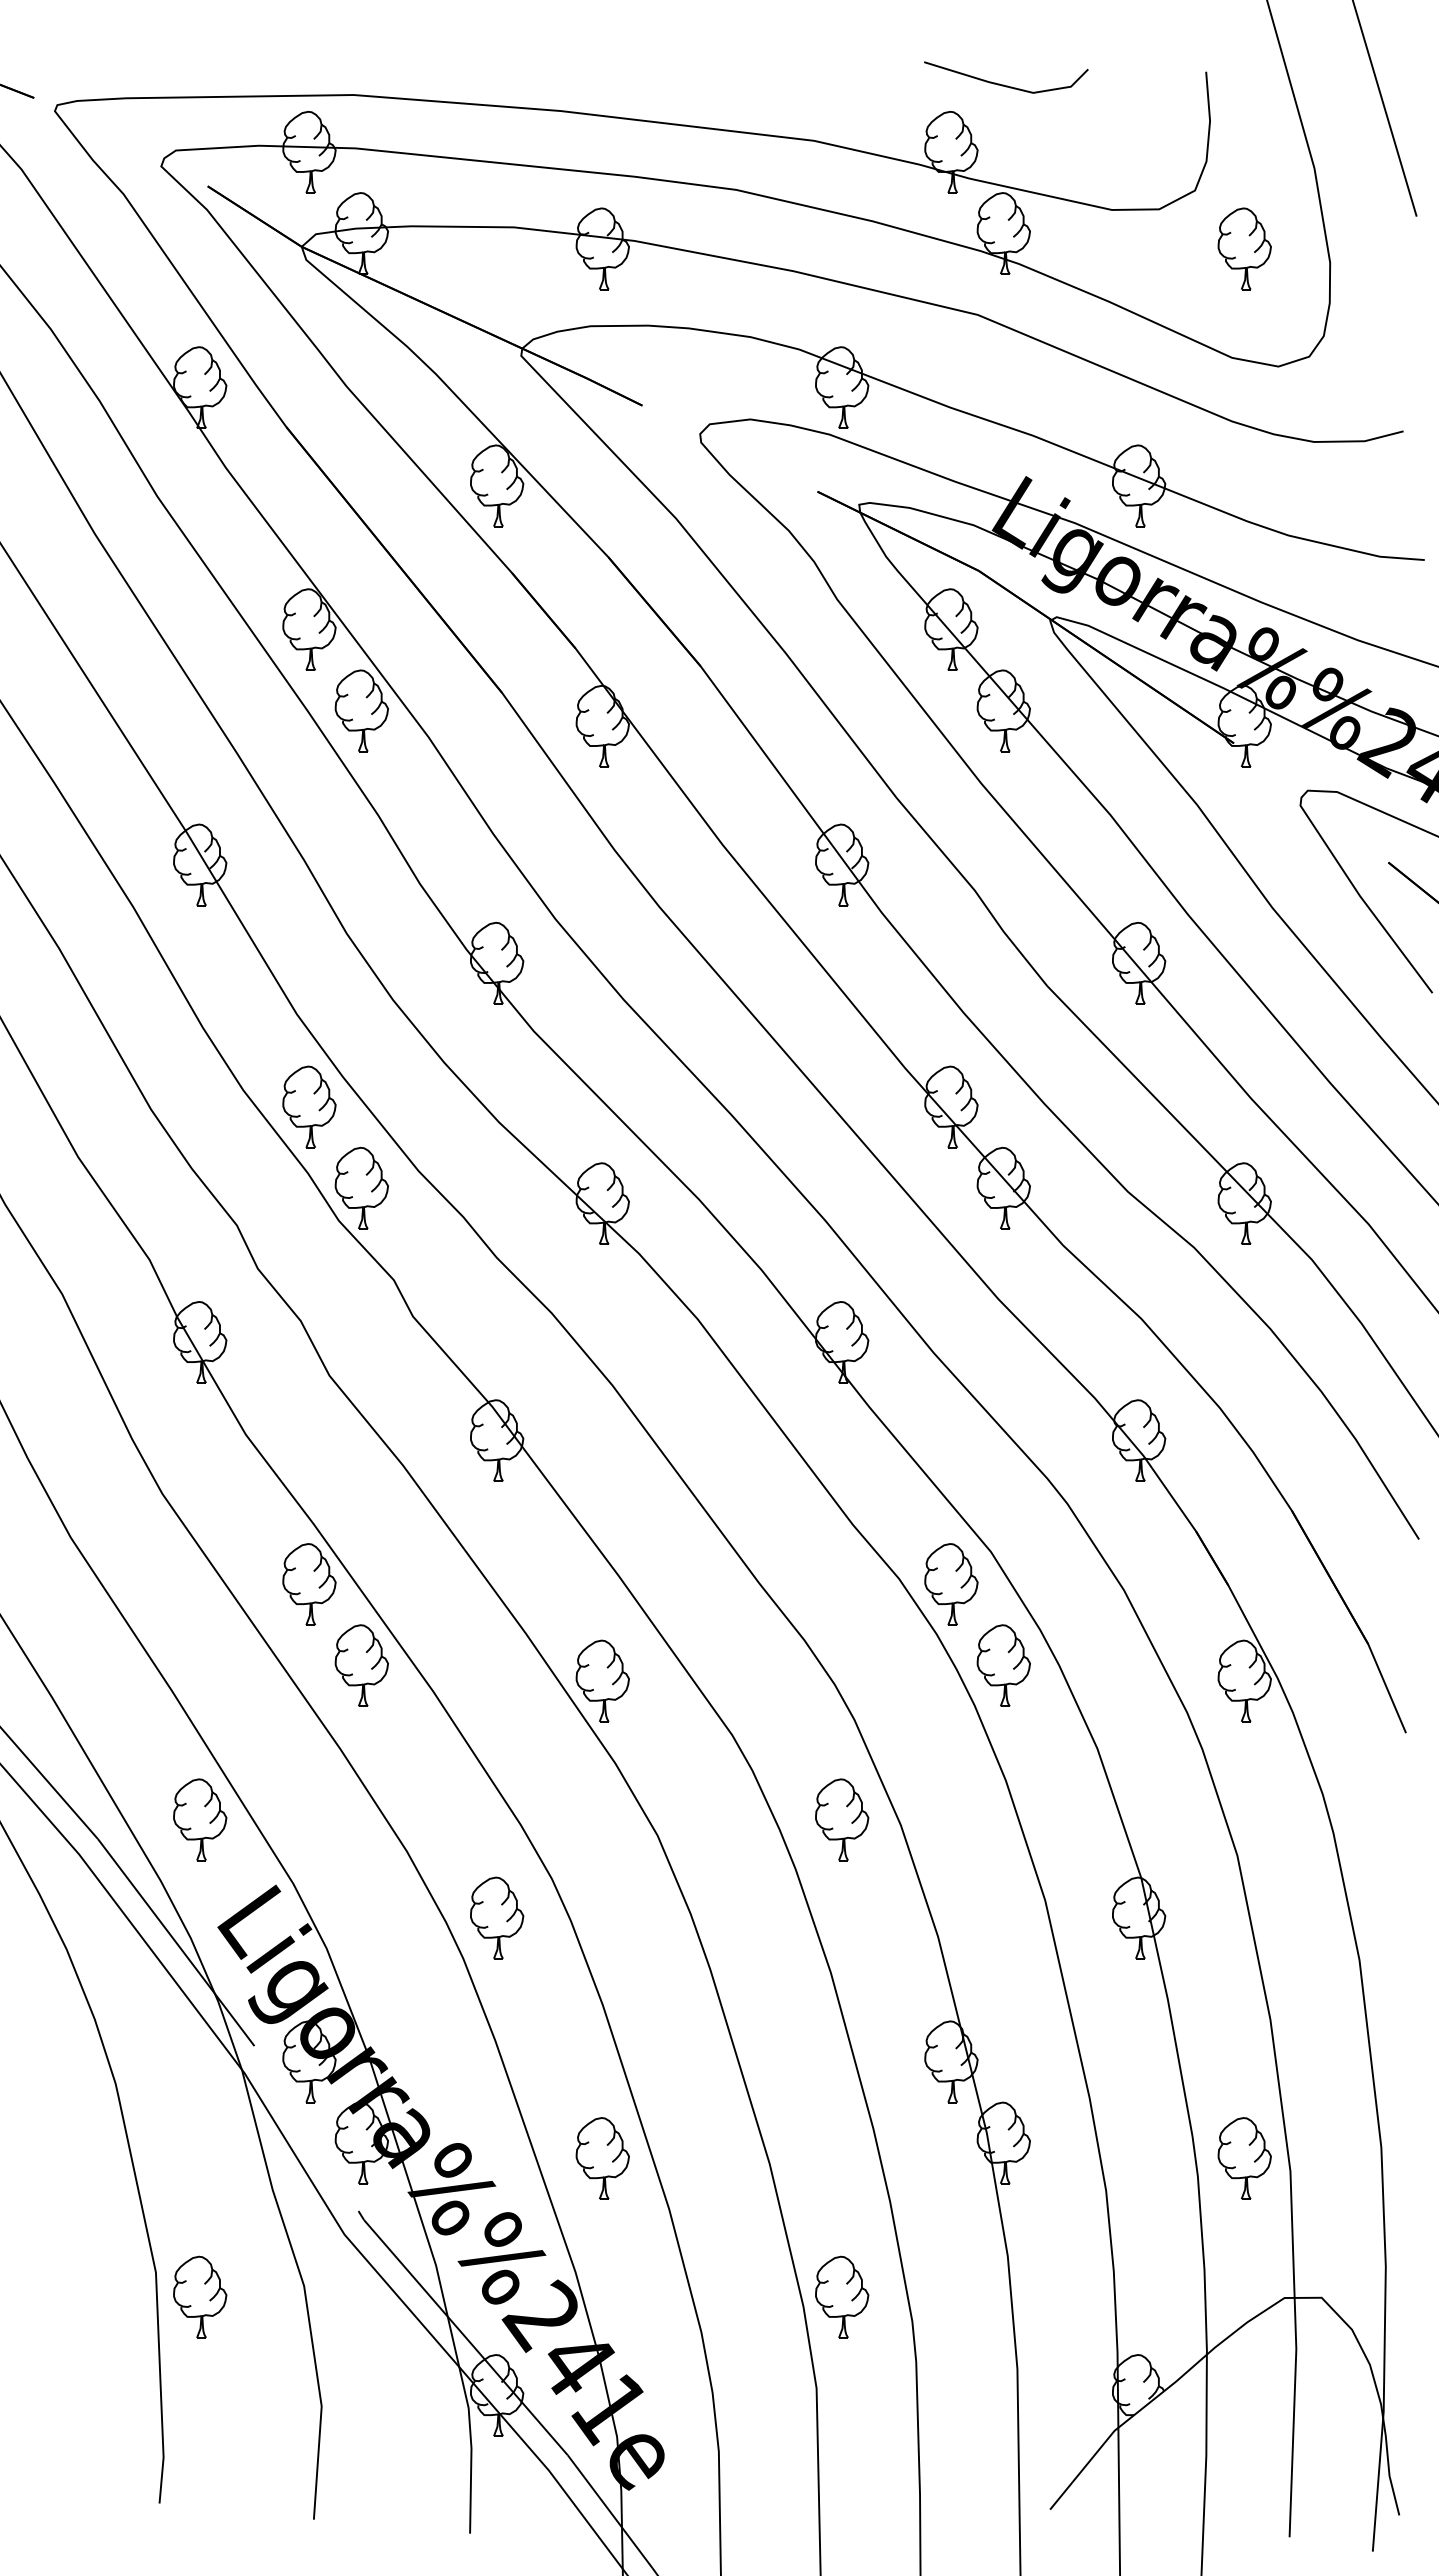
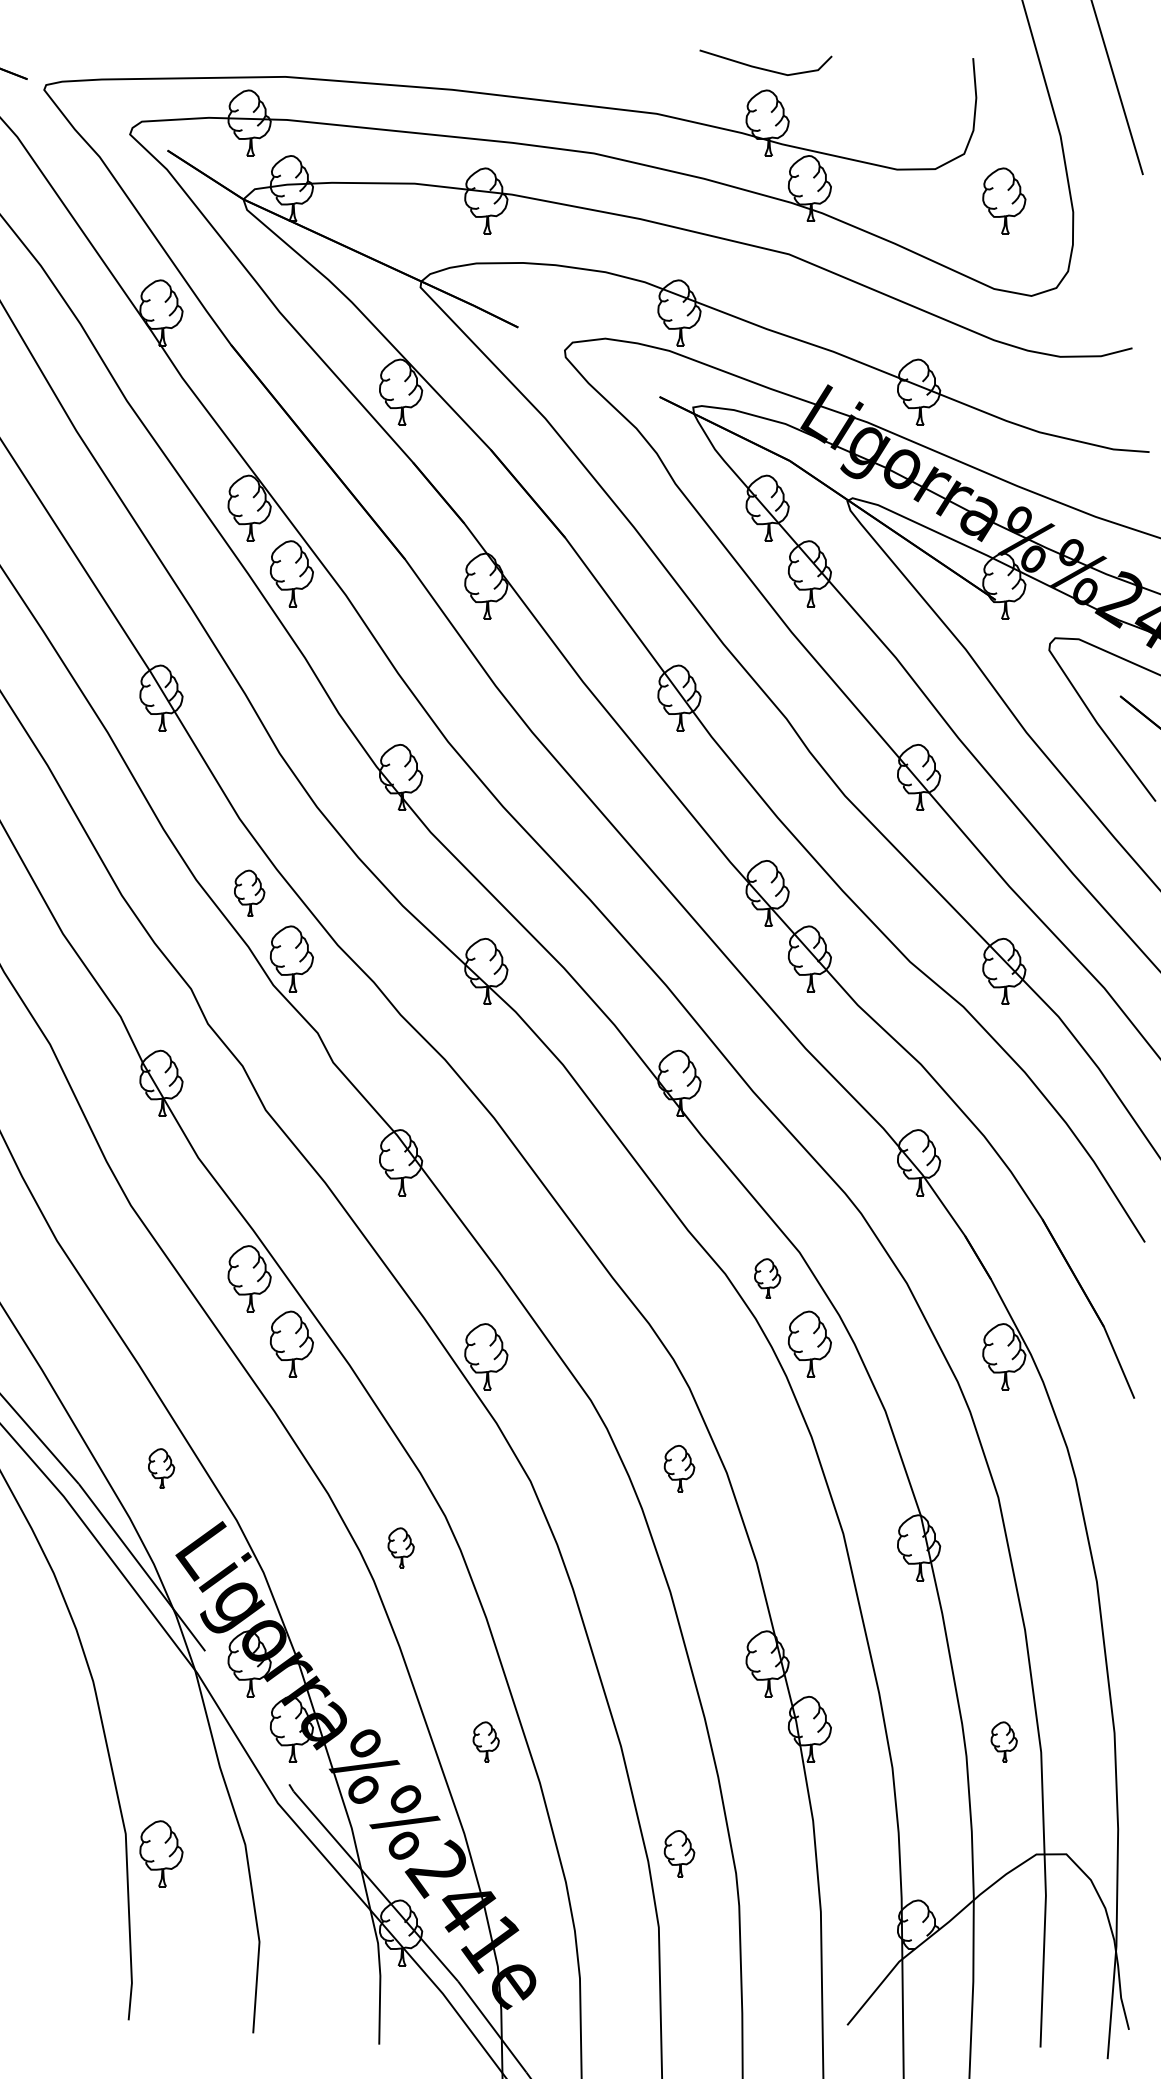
line: (1003, 84) -> (763, 68), moved
part: (309, 1106) -> (249, 893), size x0.7
part: (951, 1584) -> (767, 1278), size x0.6
part: (200, 1819) -> (161, 1468), size x0.6
part: (842, 1819) -> (679, 1468), size x0.7
part: (497, 1917) -> (401, 1547), size x0.6
part: (602, 2158) -> (486, 1741), size x0.6
part: (1244, 2158) -> (1004, 1741), size x0.6
part: (842, 2296) -> (679, 1853), size x0.7

